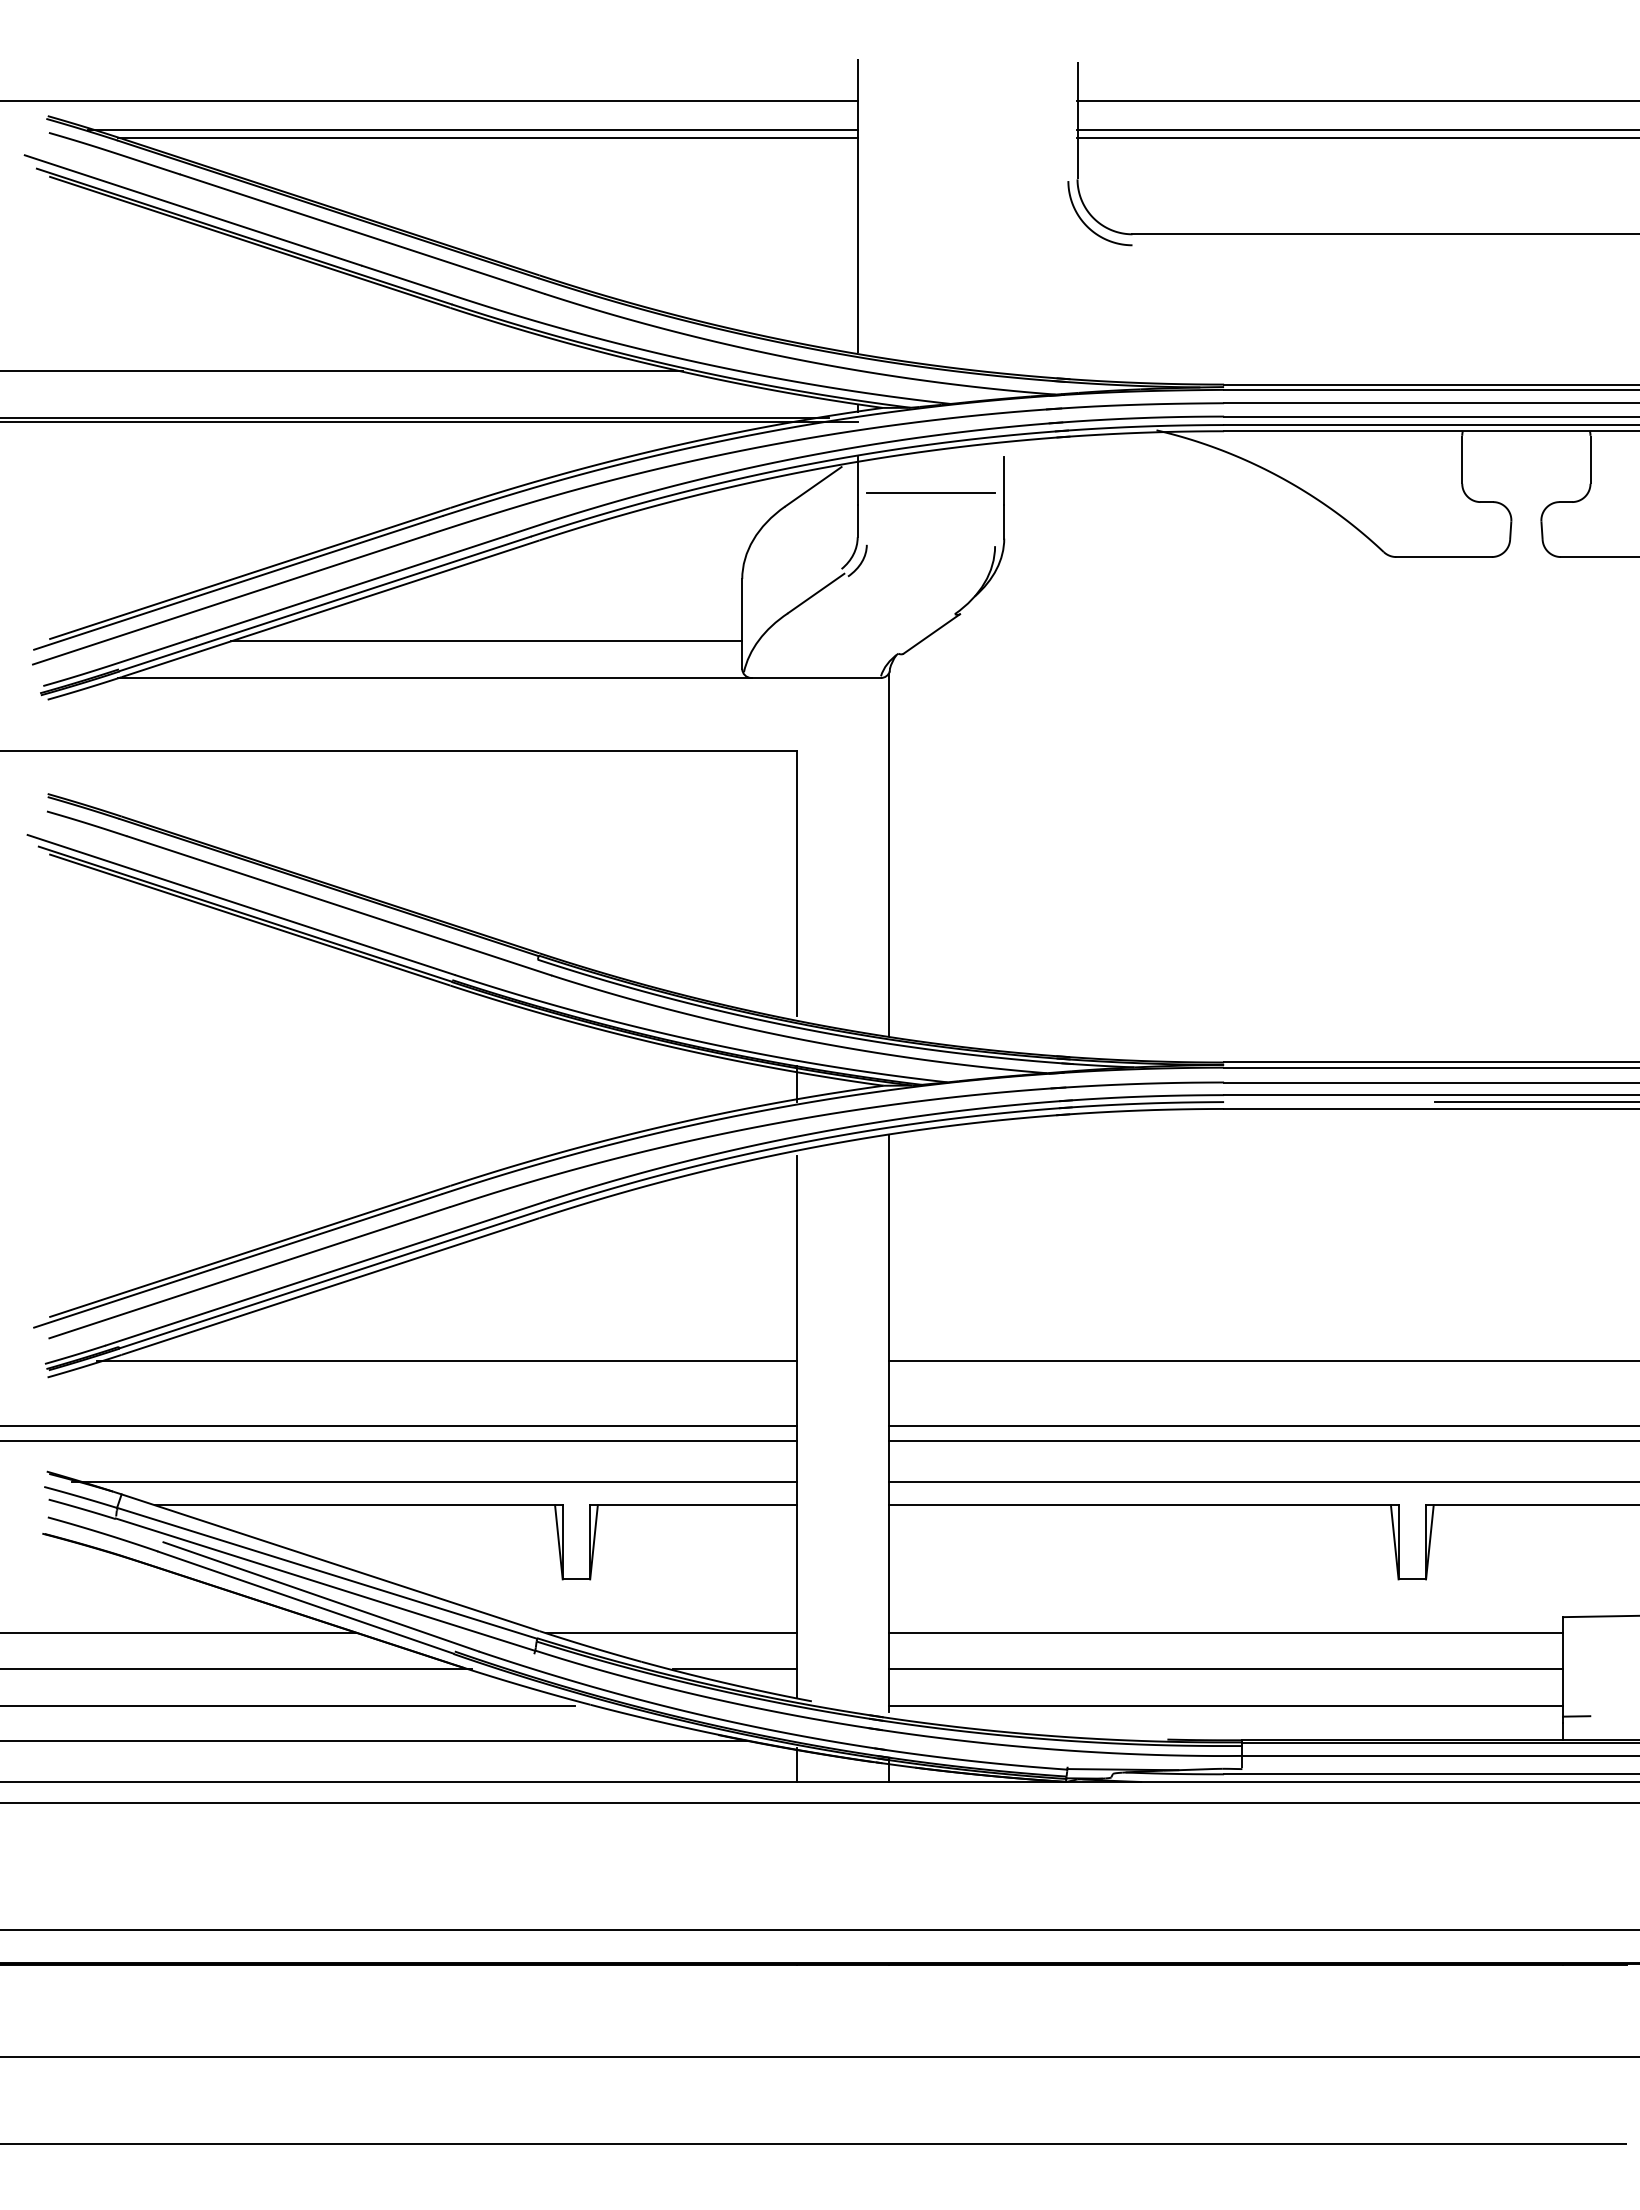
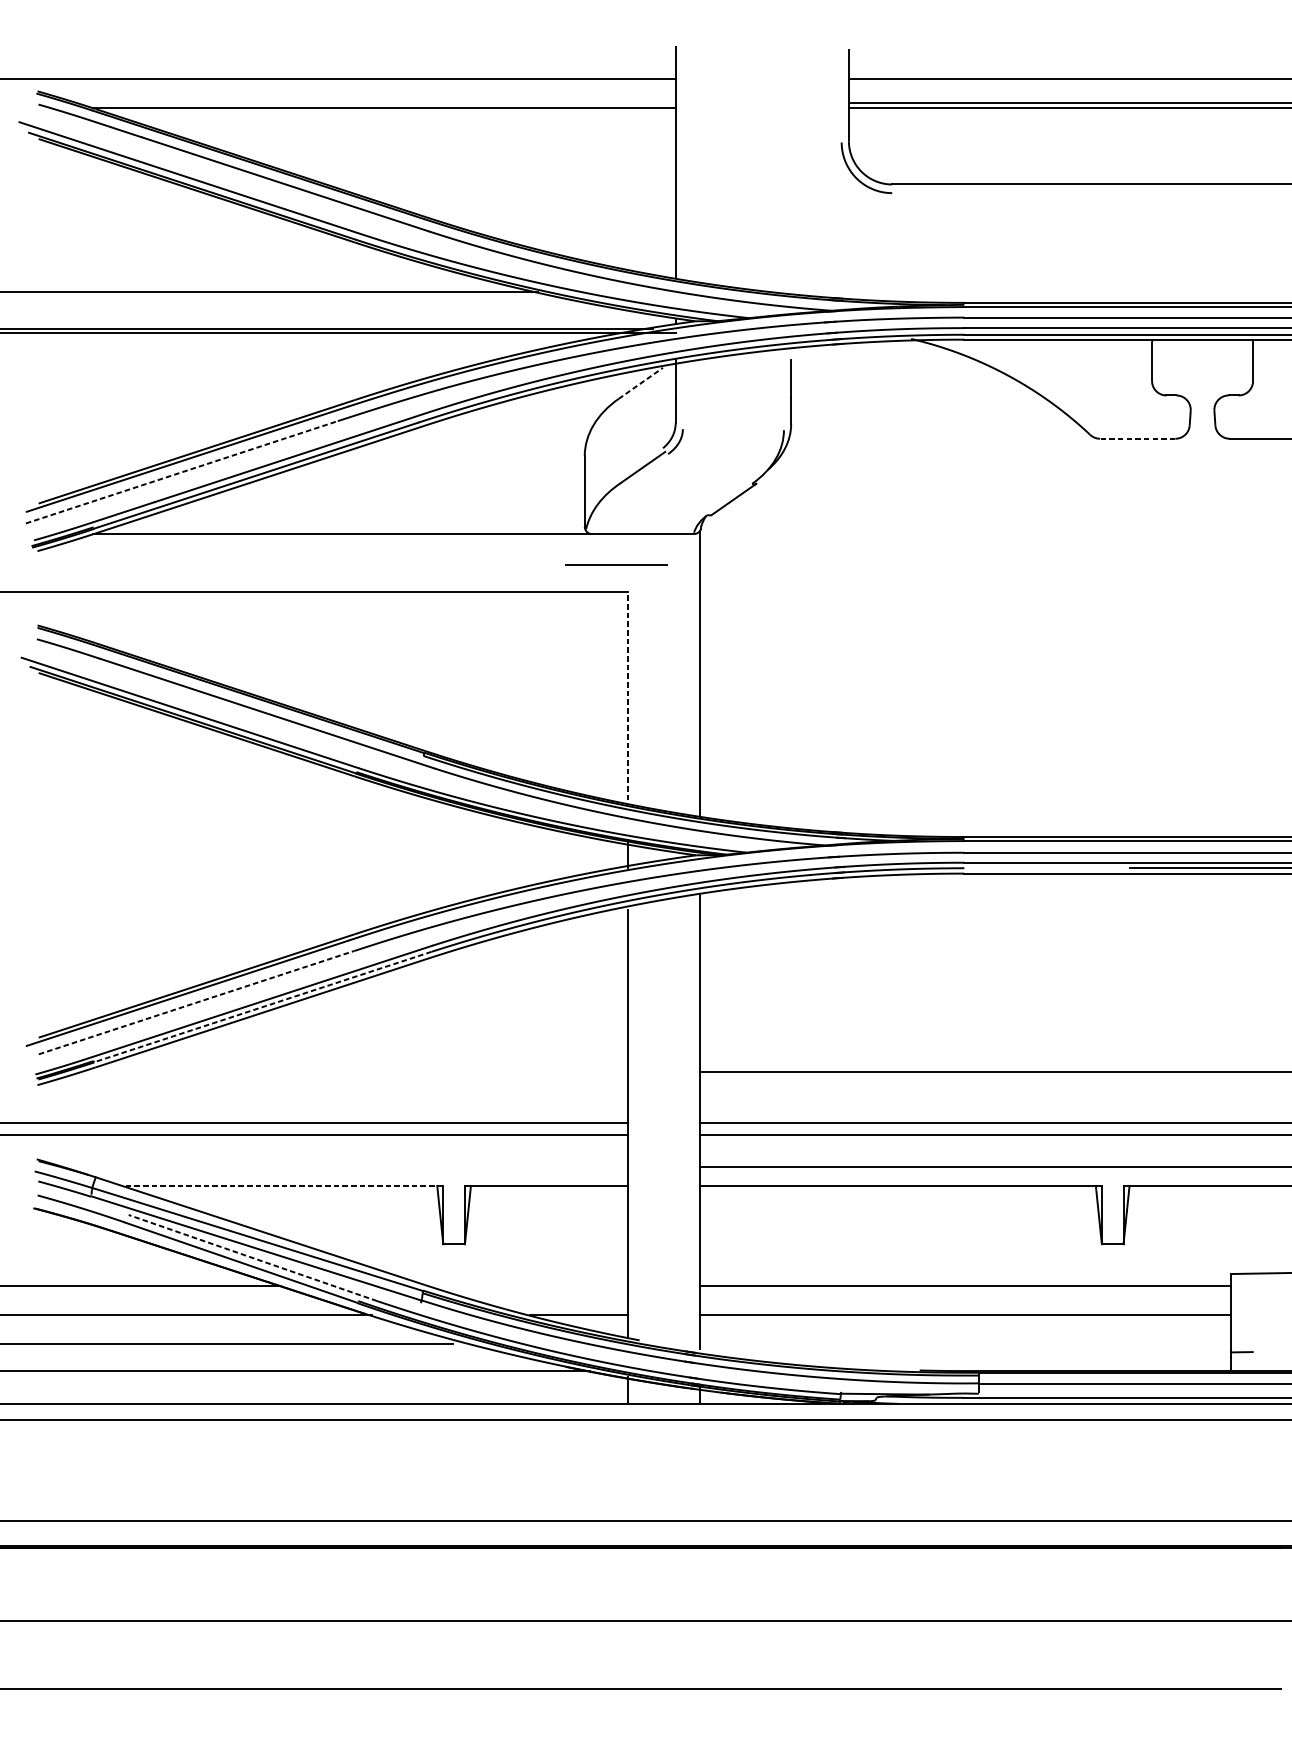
line: (472, 130) -> (372, 102), removed
line: (813, 486) -> (640, 383), solid -> dashed
line: (930, 492) -> (615, 564), moved
line: (1444, 557) -> (1138, 439), solid -> dashed
line: (231, 599) -> (182, 472), solid -> dashed
line: (486, 641) -> (383, 505), removed
line: (797, 883) -> (628, 695), solid -> dashed
line: (249, 1272) -> (196, 1002), solid -> dashed
line: (333, 1278) -> (262, 1007), solid -> dashed
line: (447, 1360) -> (352, 1071), removed
line: (434, 1481) -> (342, 1167), removed
line: (358, 1505) -> (282, 1186), solid -> dashed
line: (321, 1596) -> (253, 1257), solid -> dashed
line: (671, 1632) -> (528, 1286), removed
line: (1225, 1705) -> (965, 1343), removed

